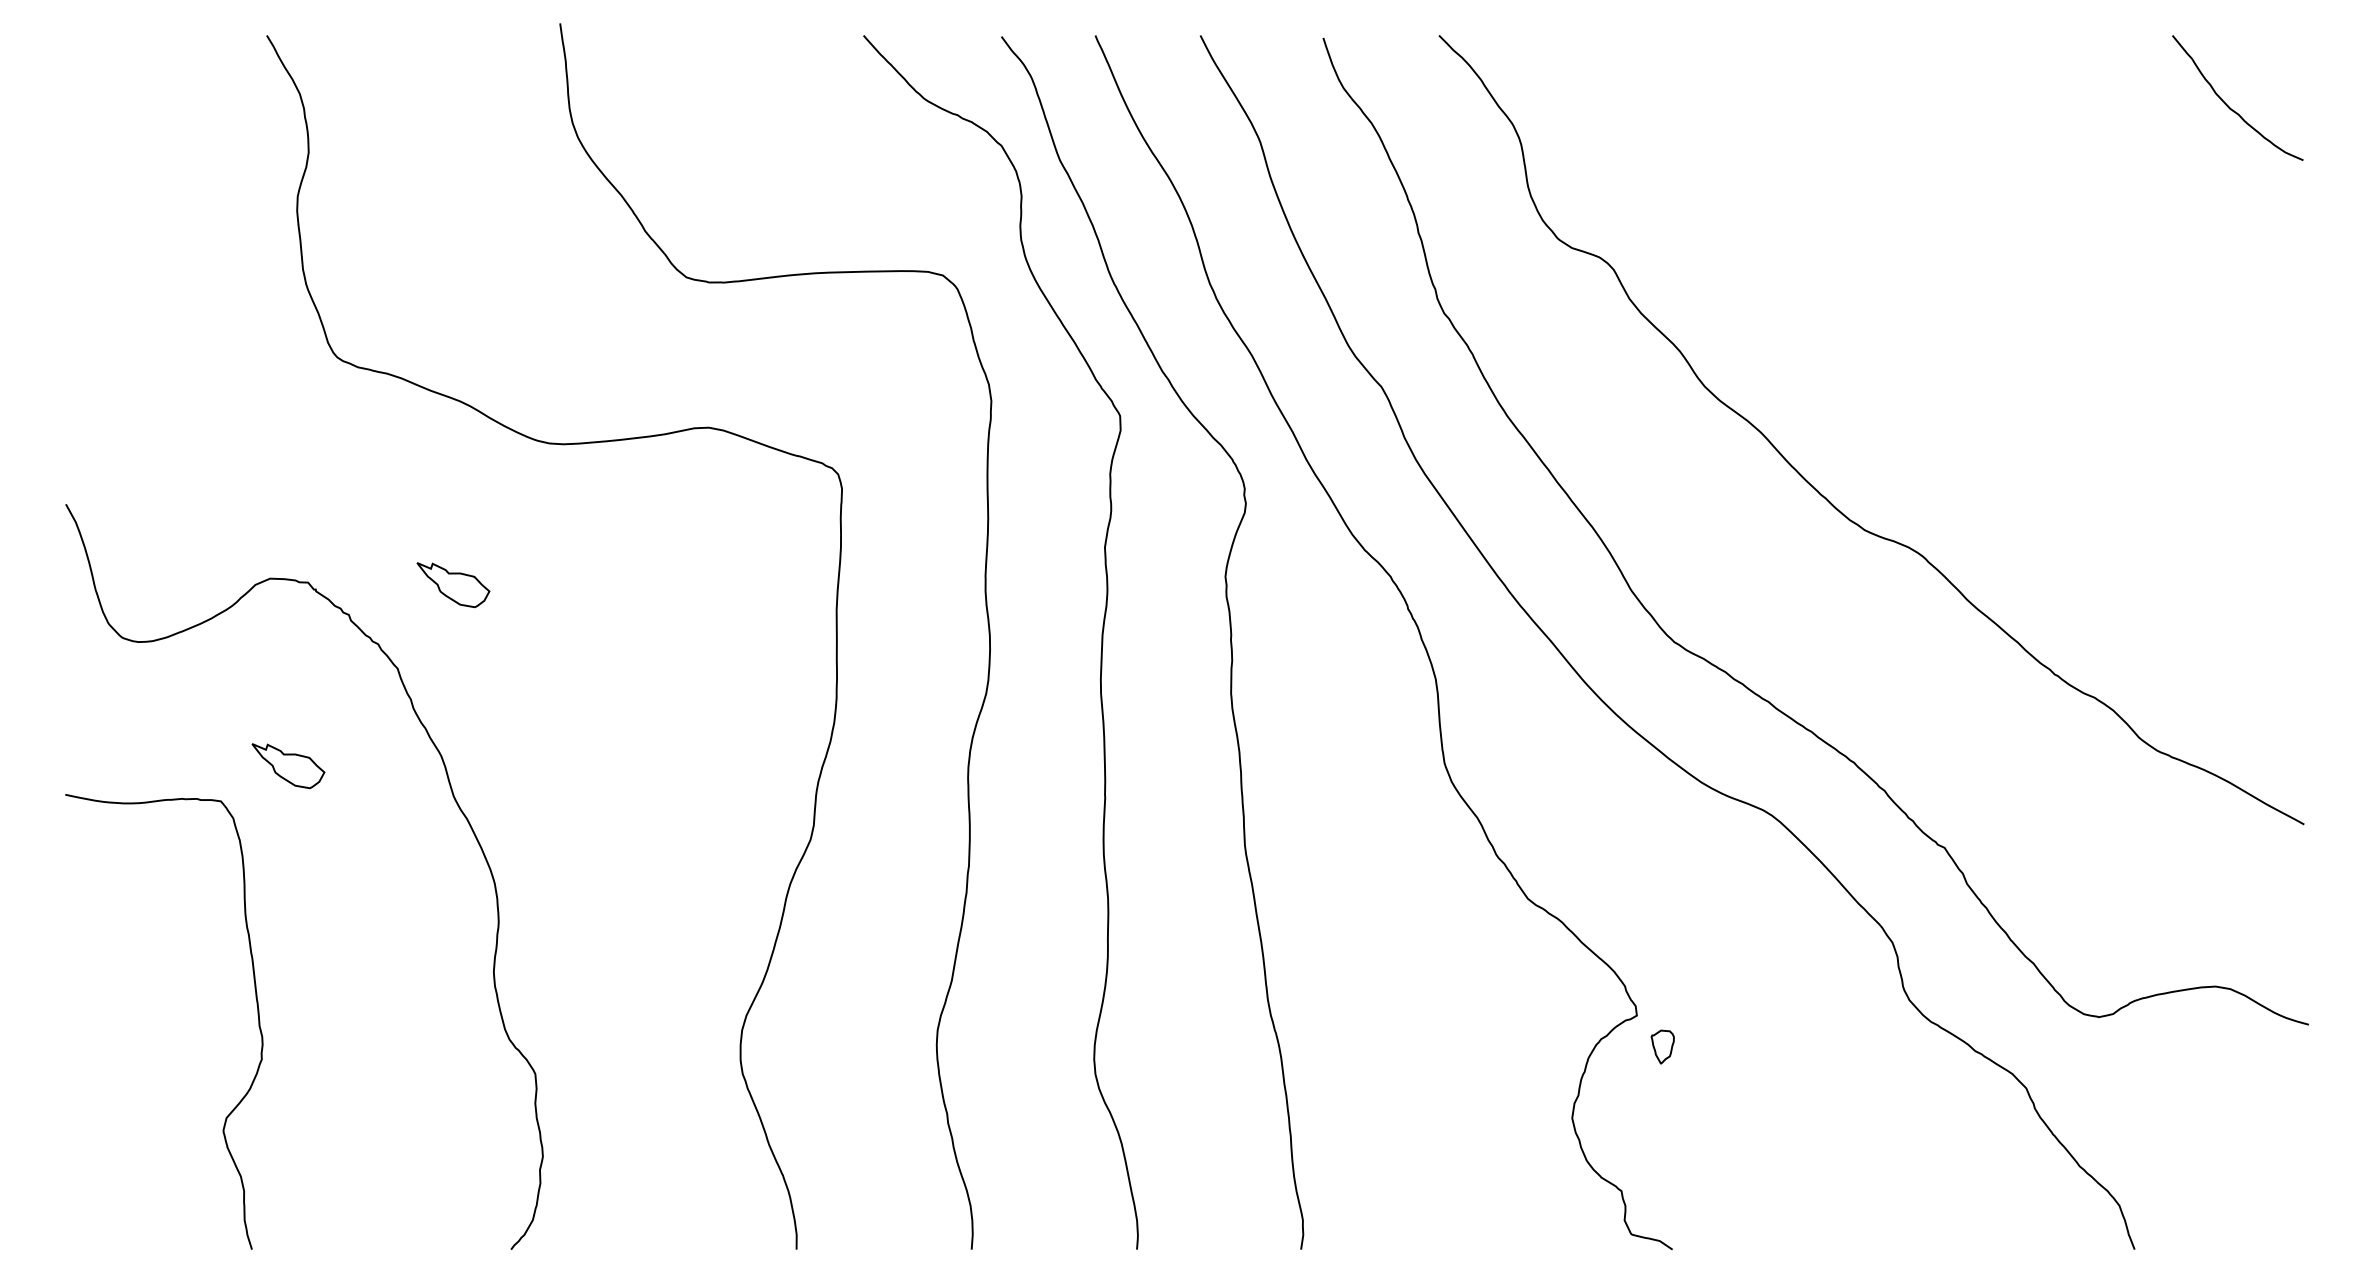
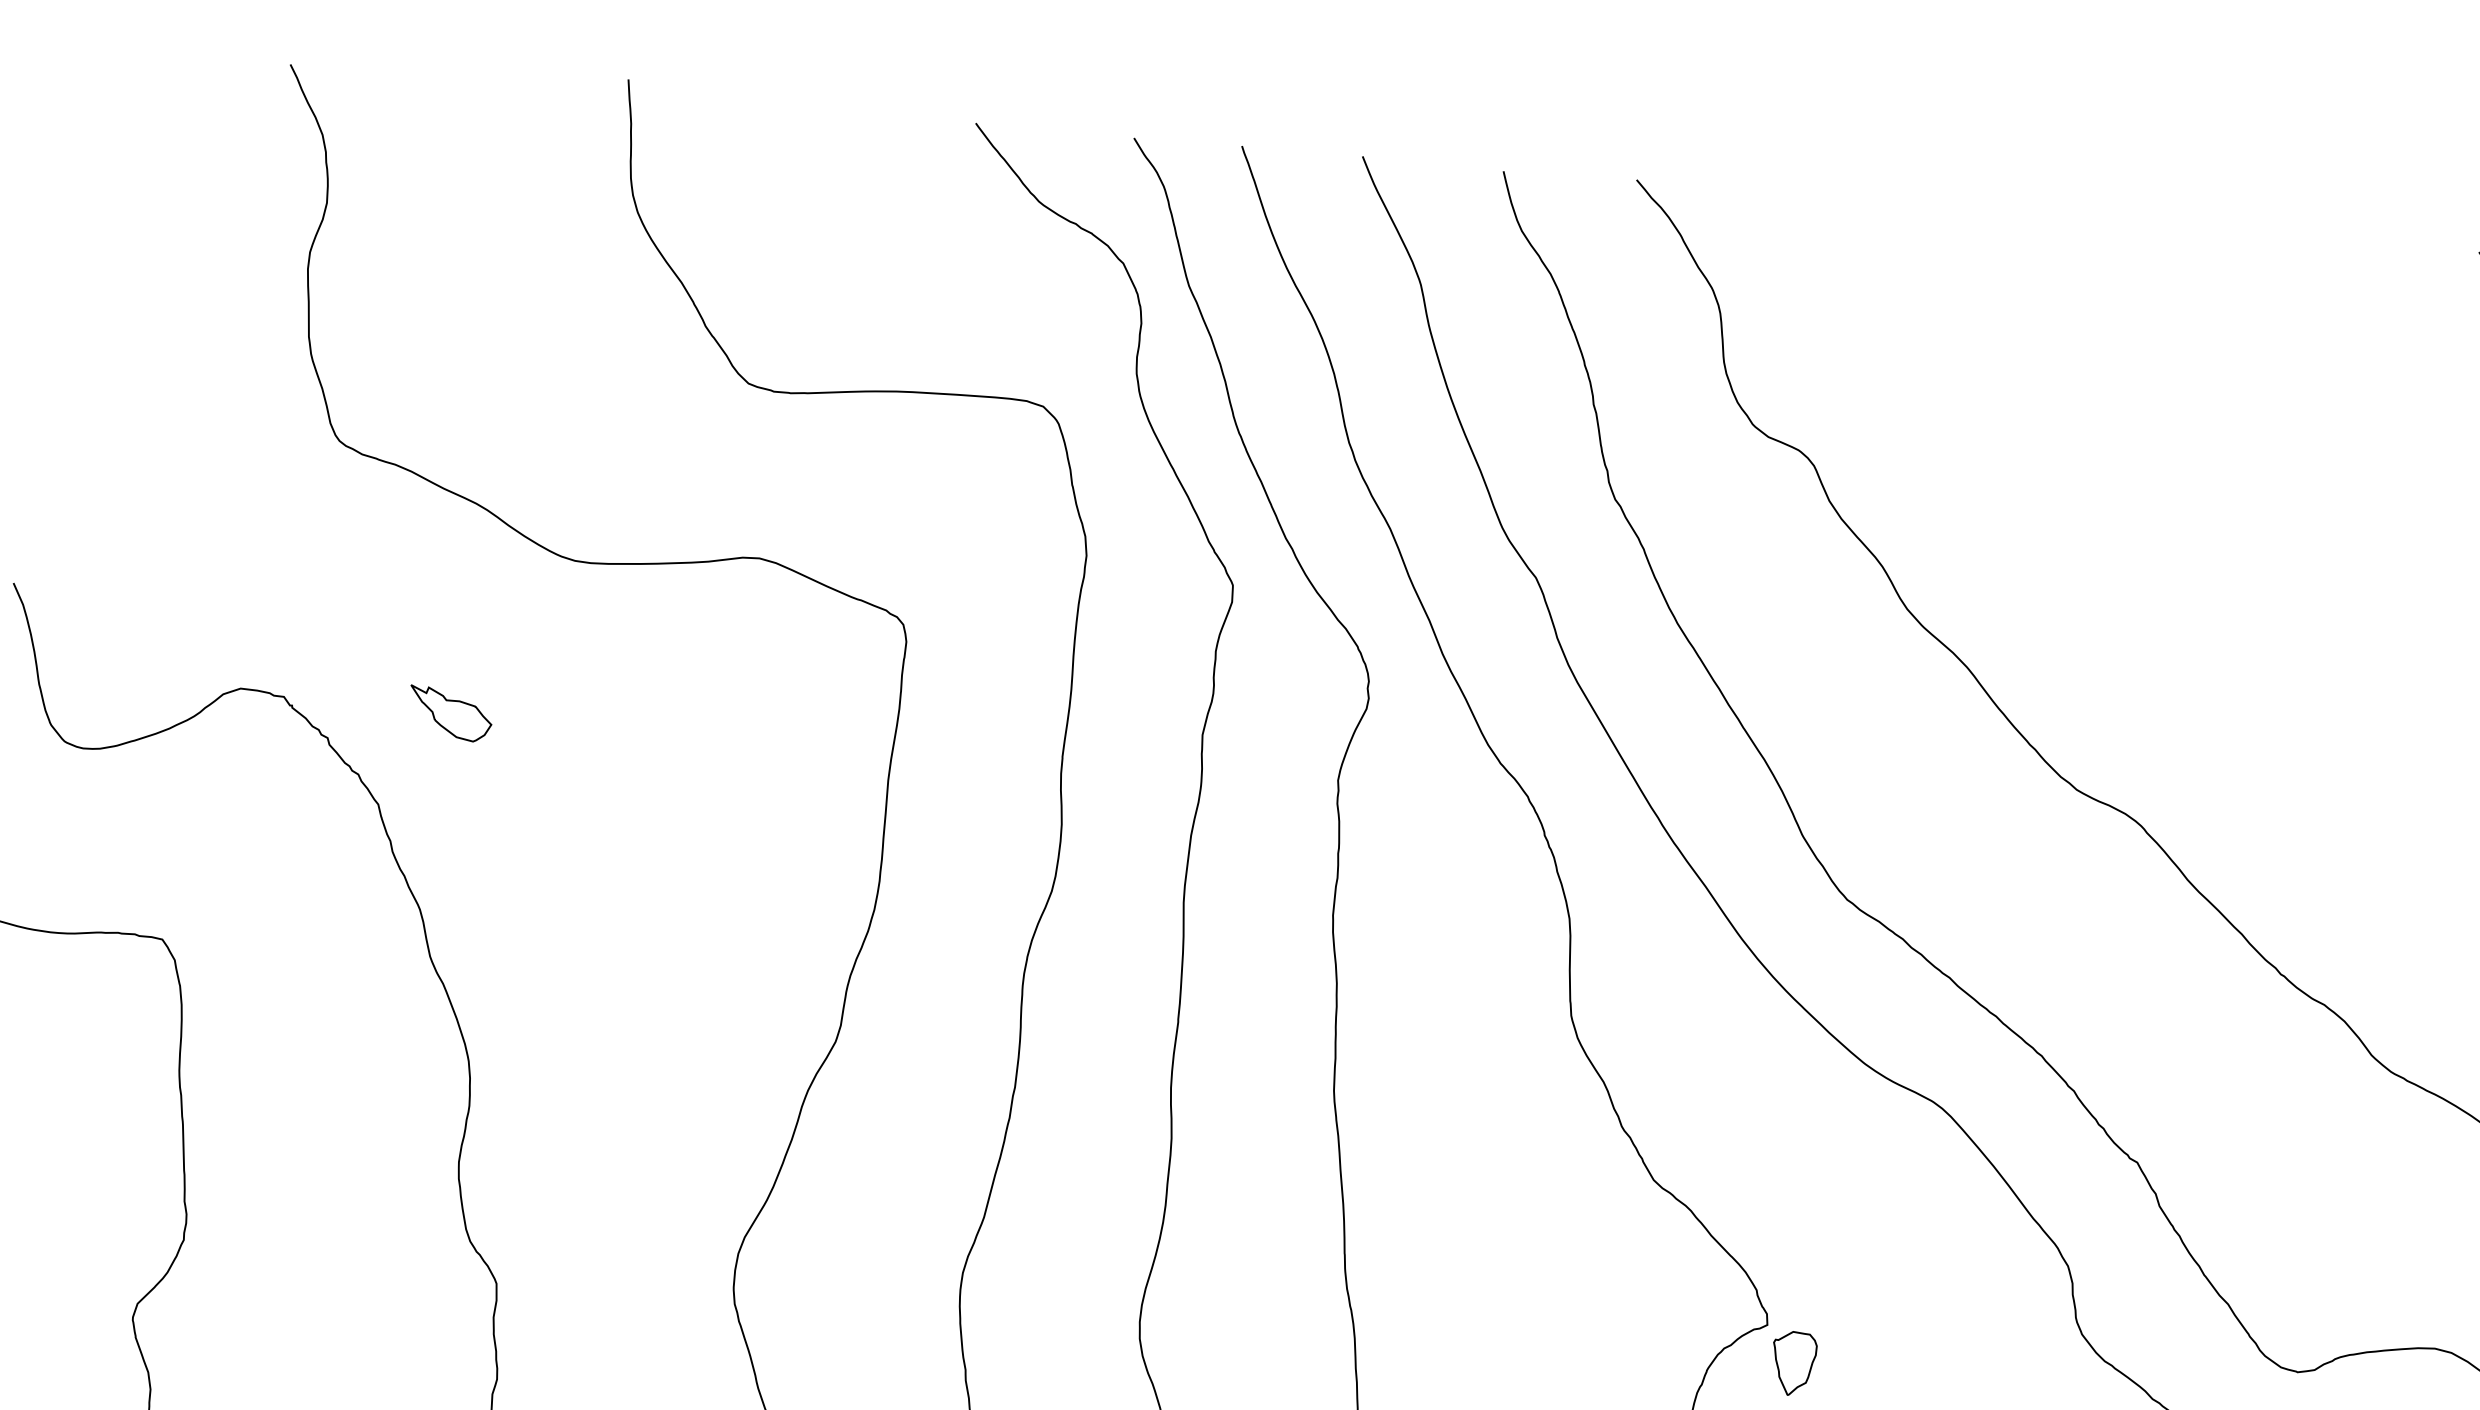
part: (288, 766) -> (243, 906), removed
part: (1662, 1046) -> (1793, 1362), size x1.67

